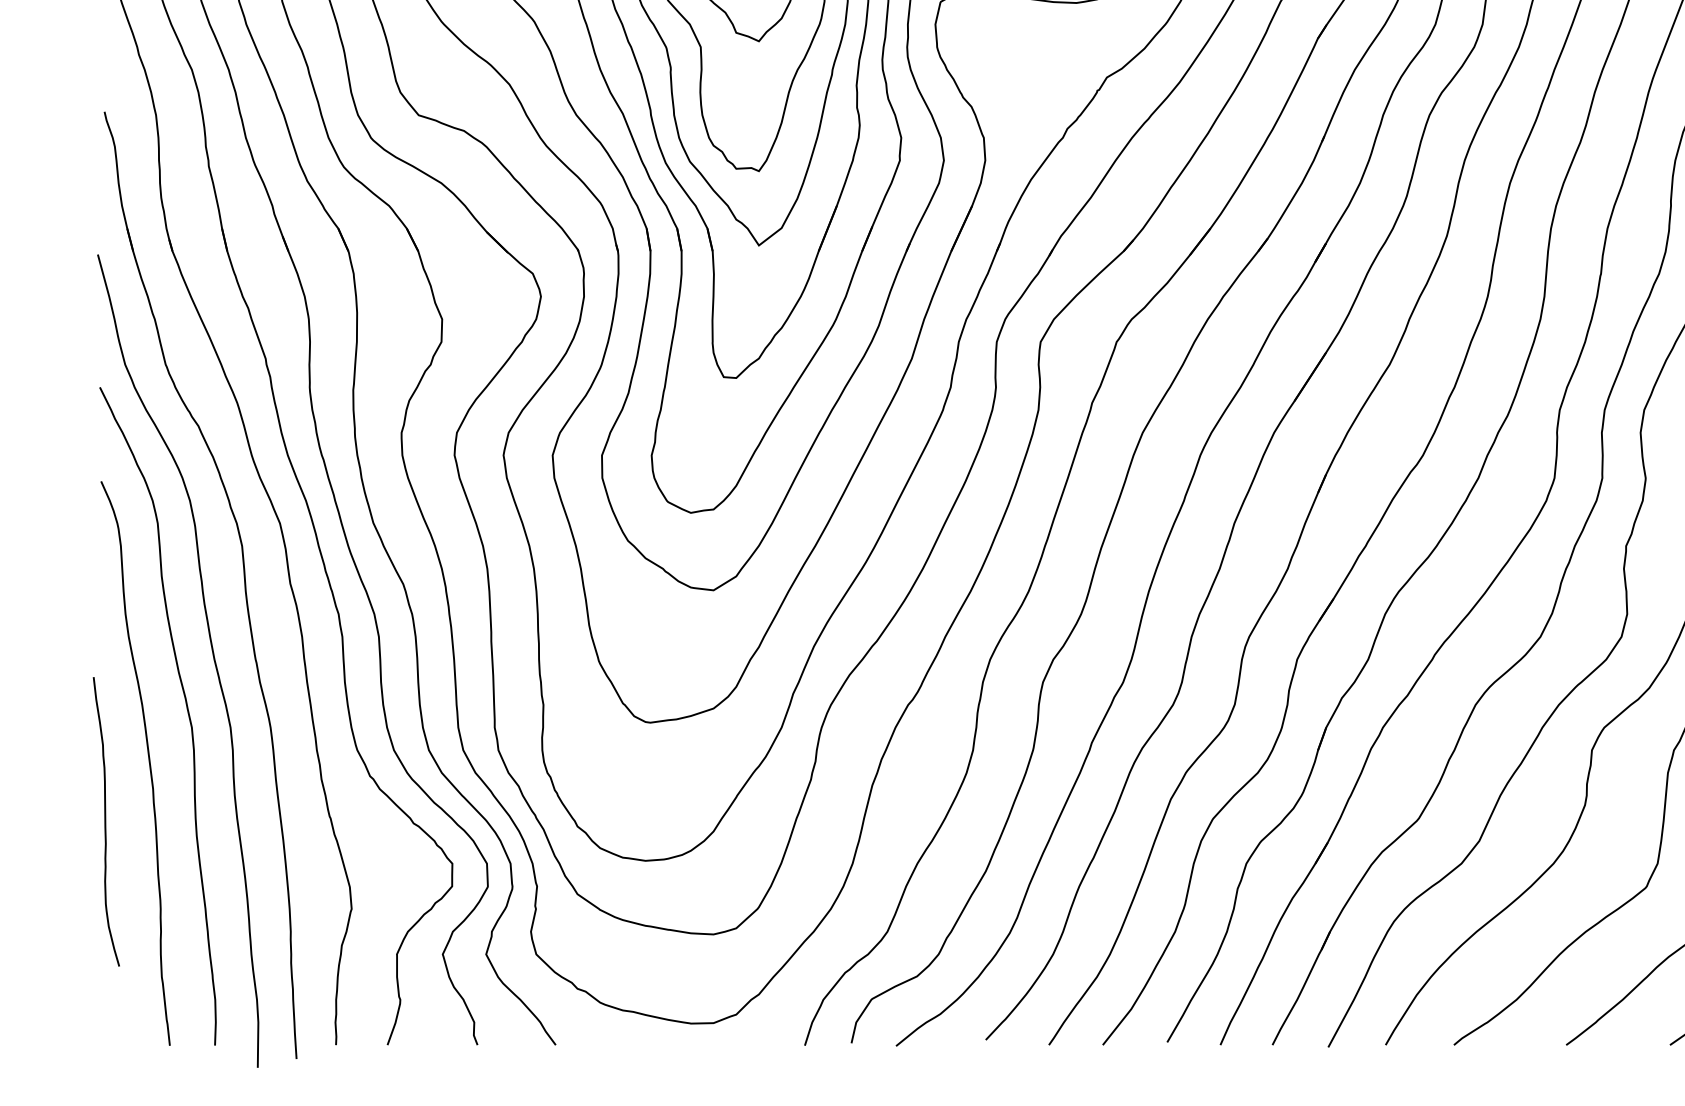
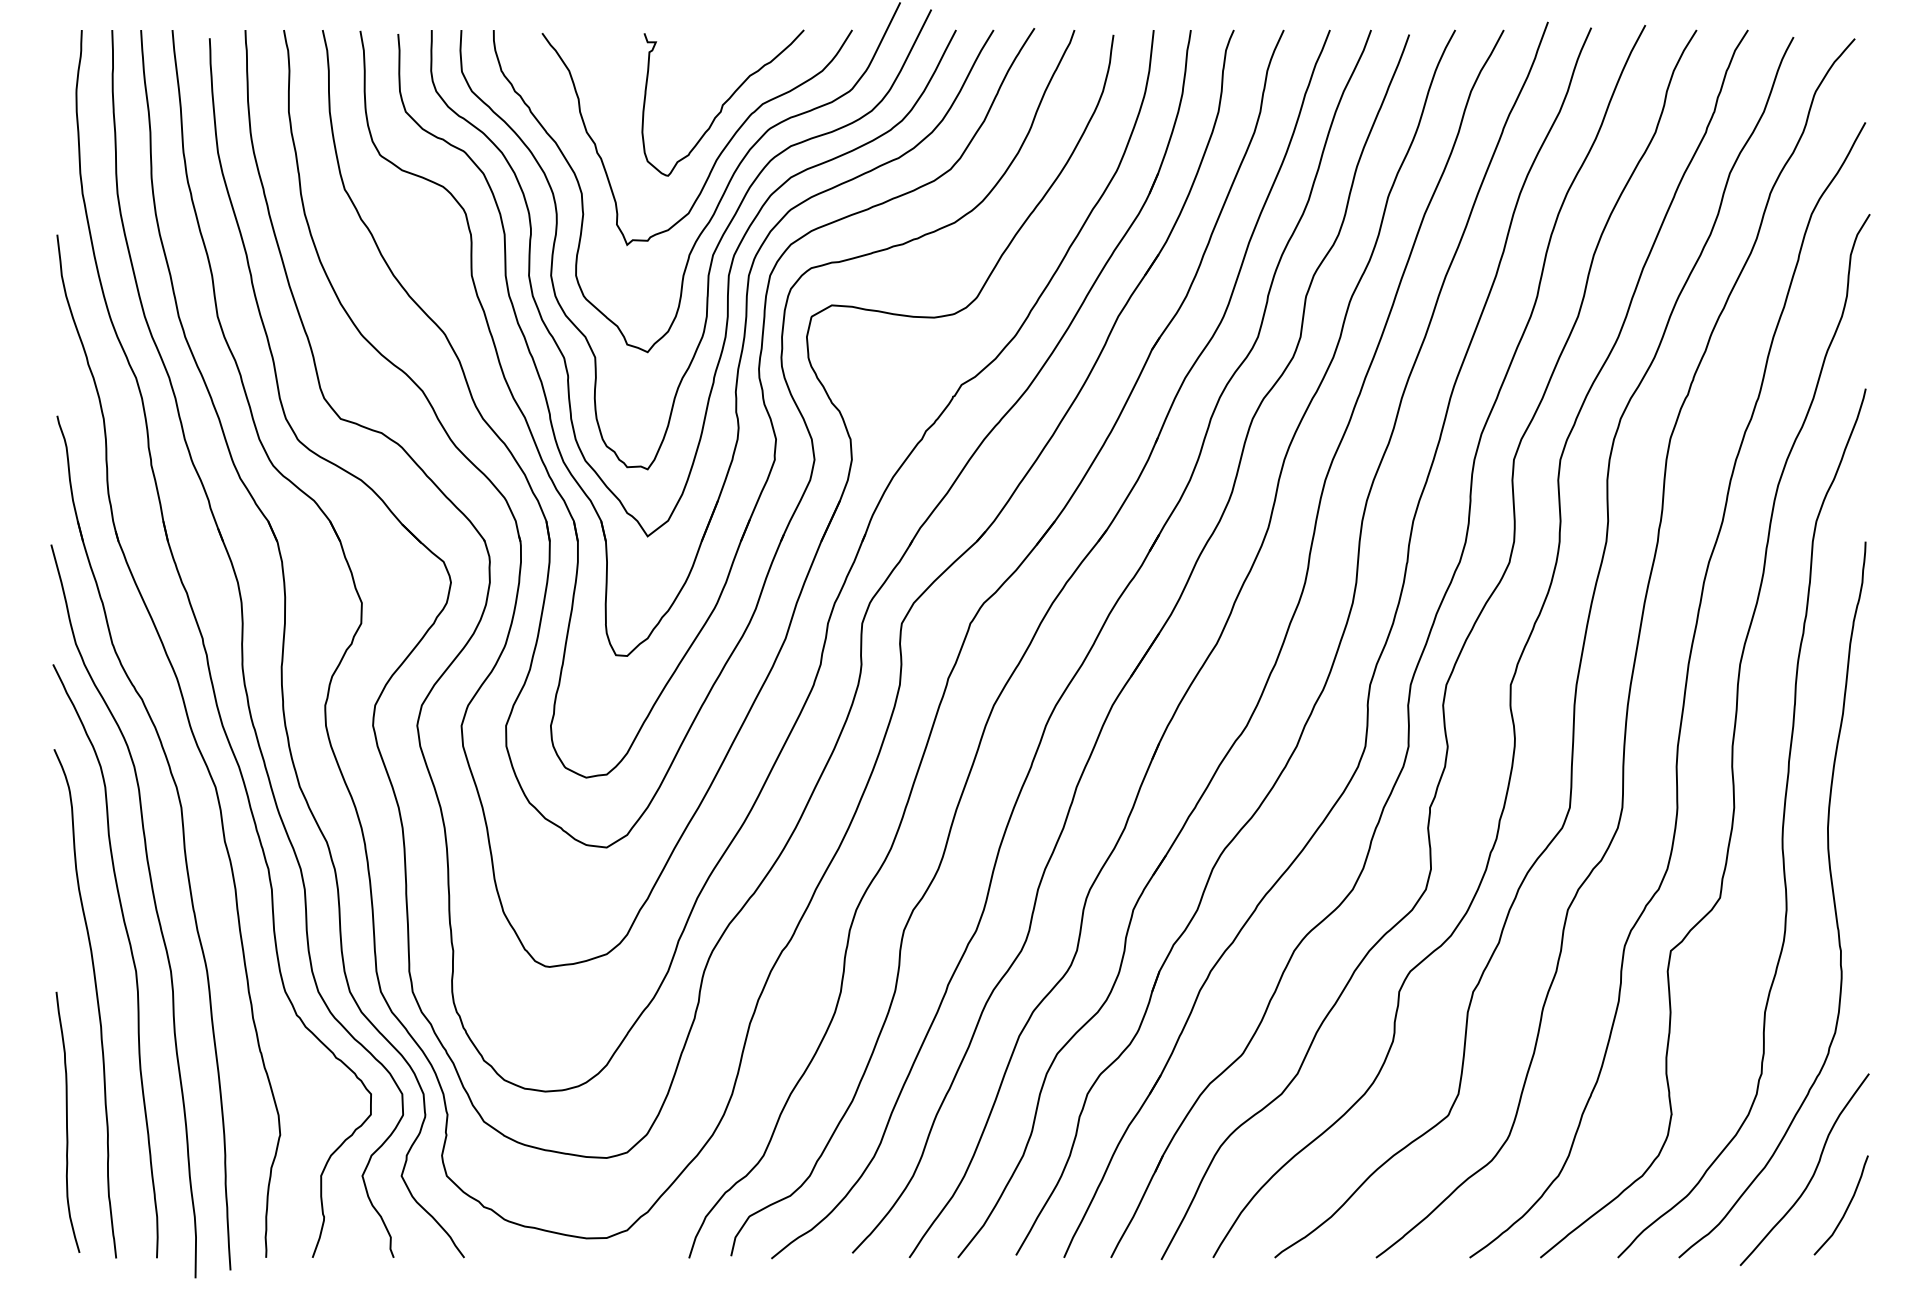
curve: (105, 820) -> (67, 1121), moved

